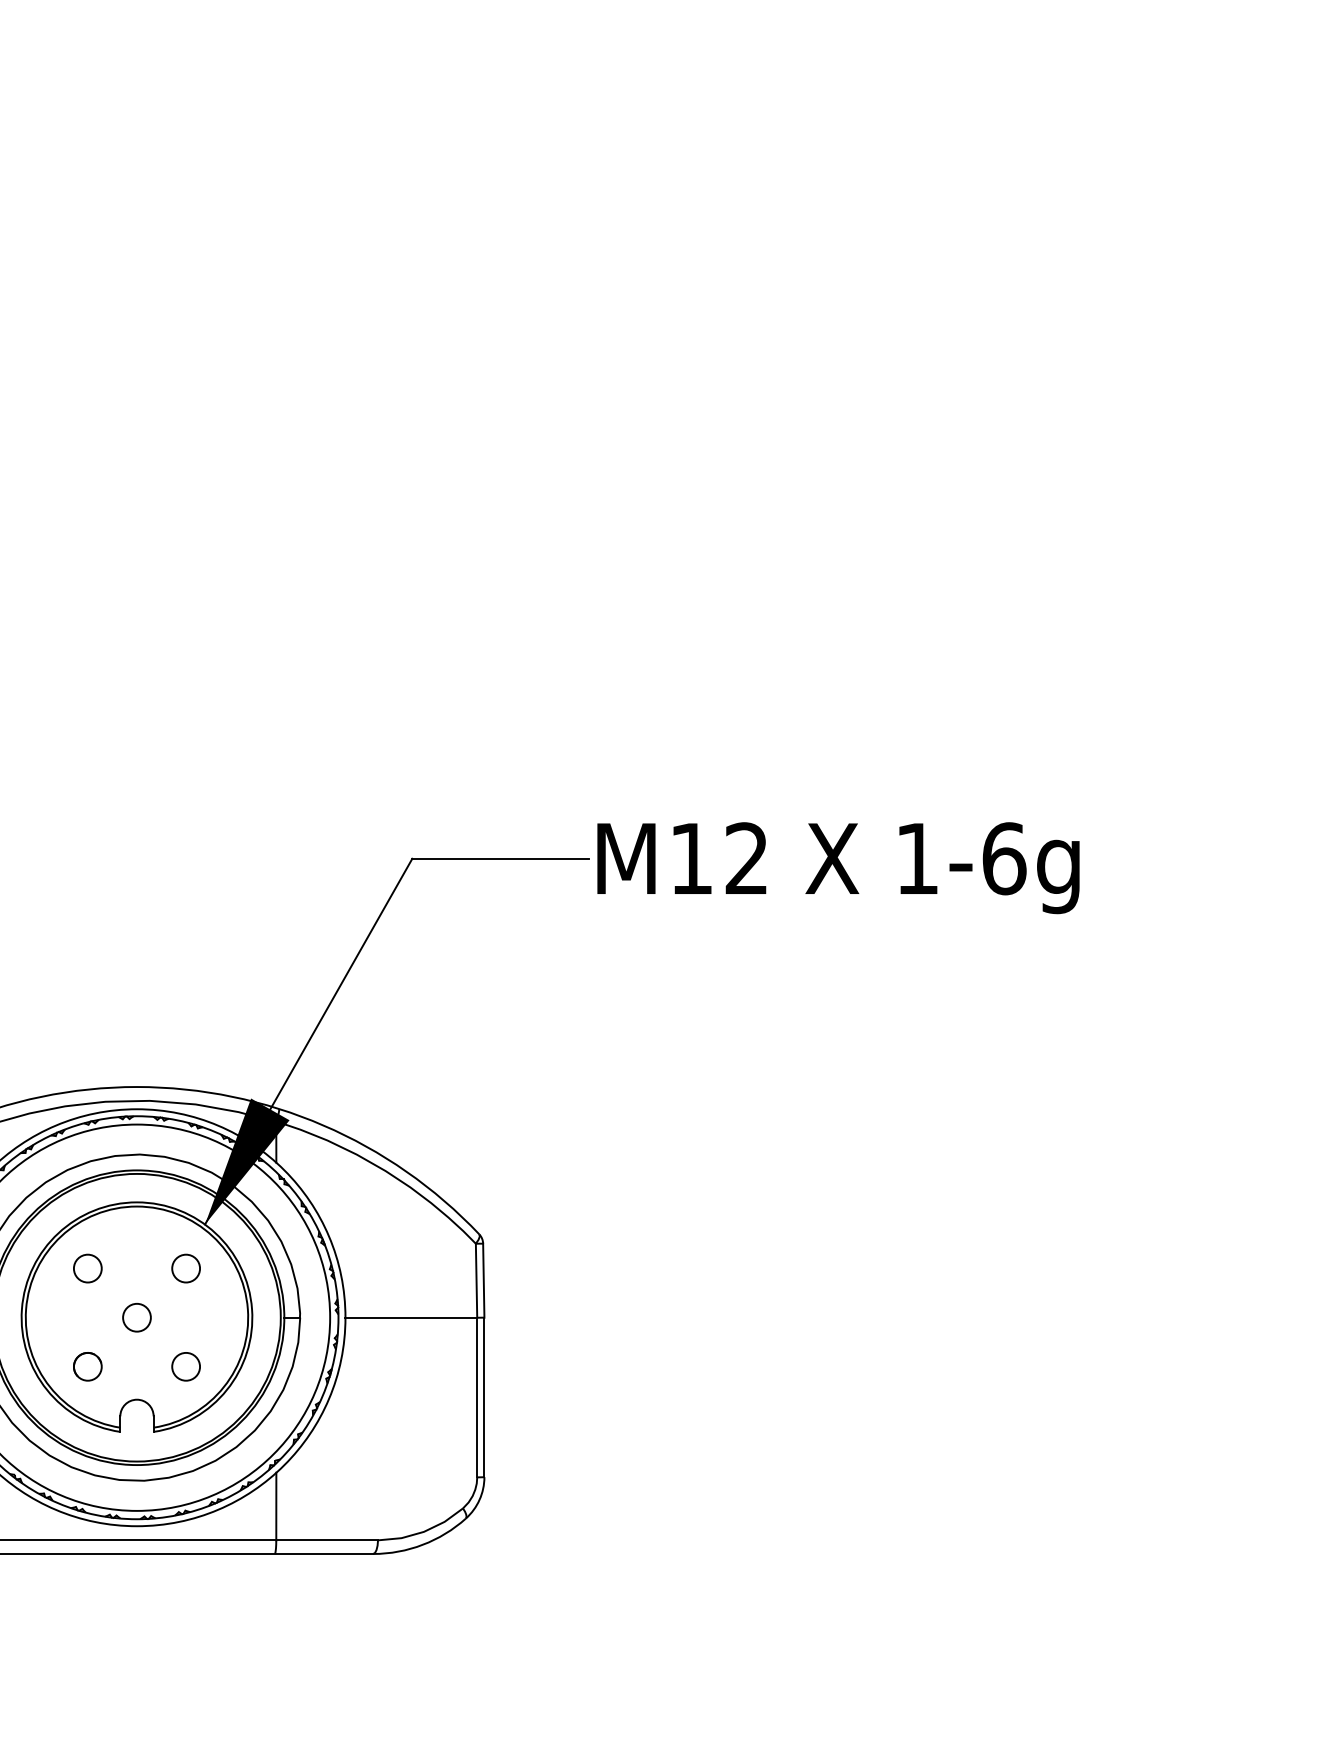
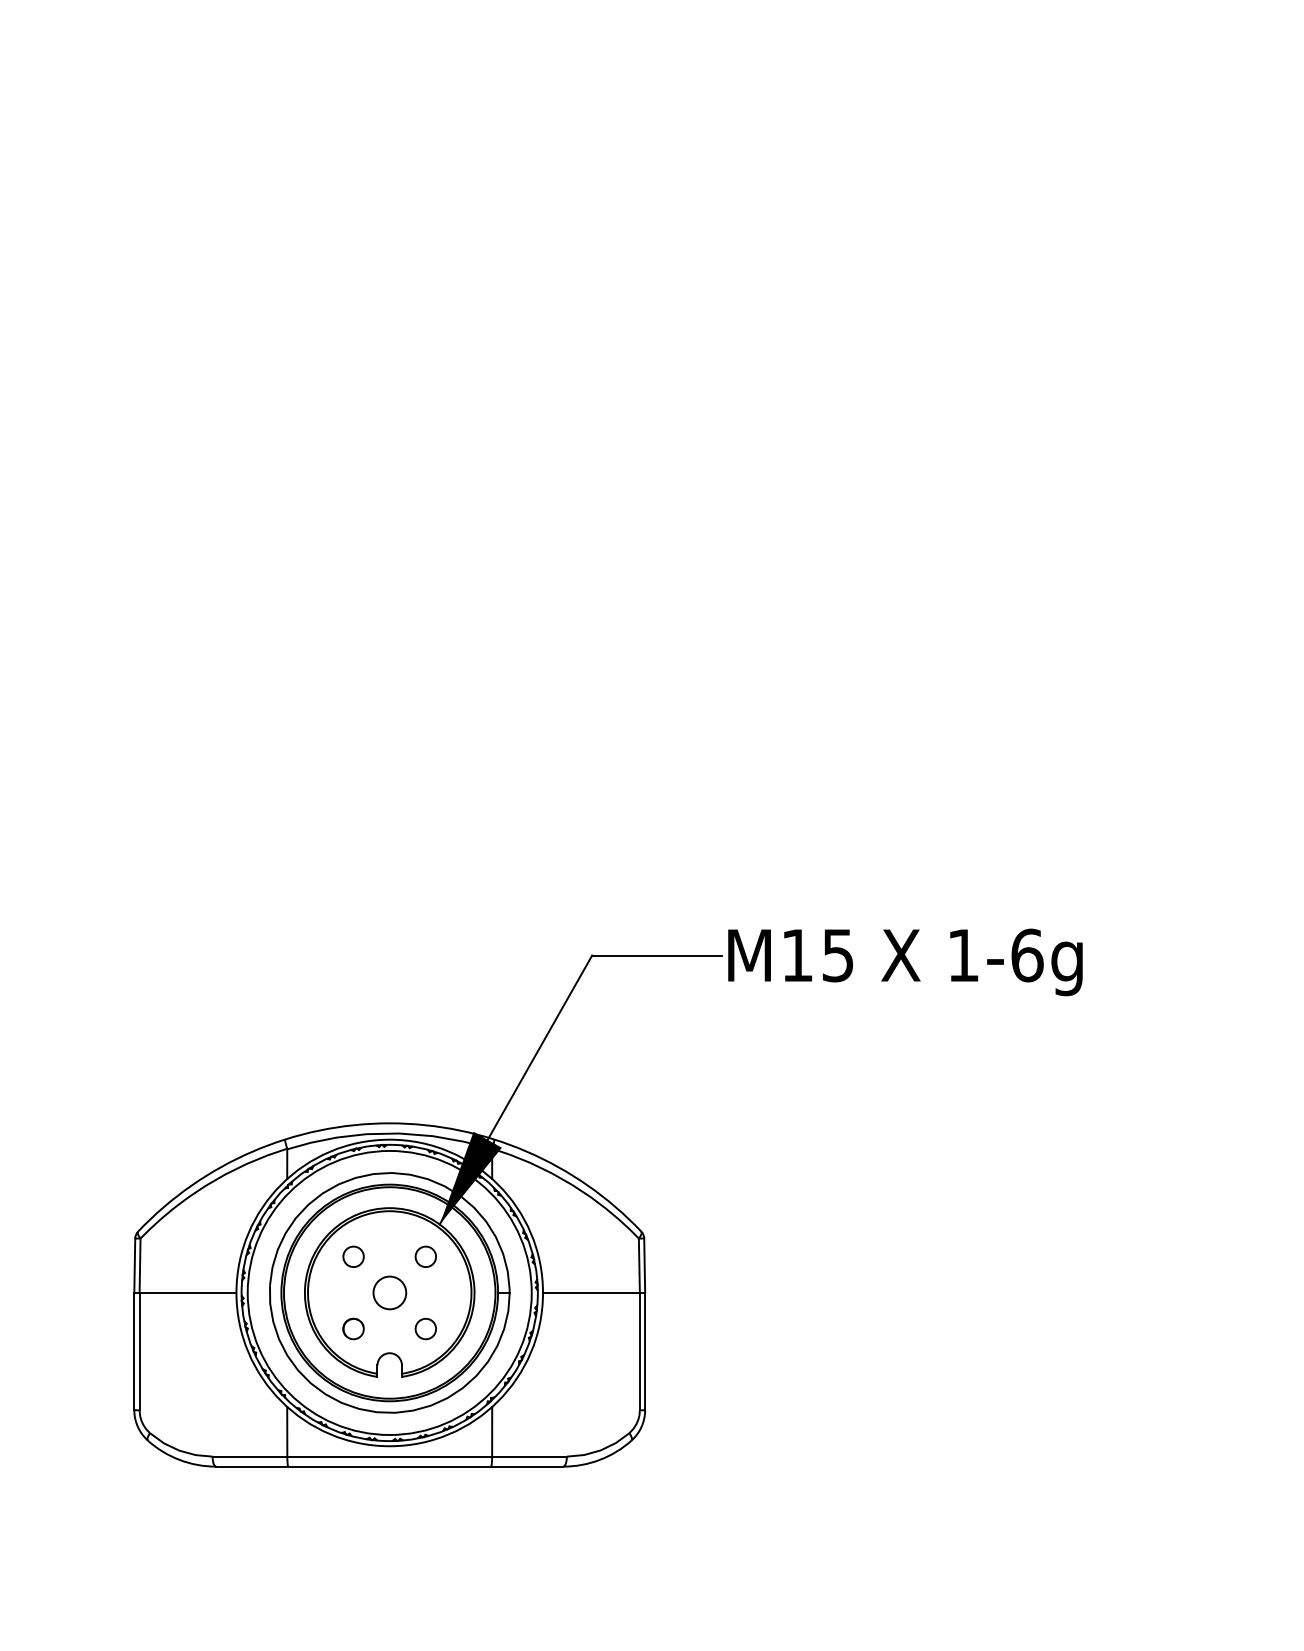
text: (746, 858) -> (837, 955), M12 -> M15
circle: (136, 1317) -> (389, 1292), size x1.6

